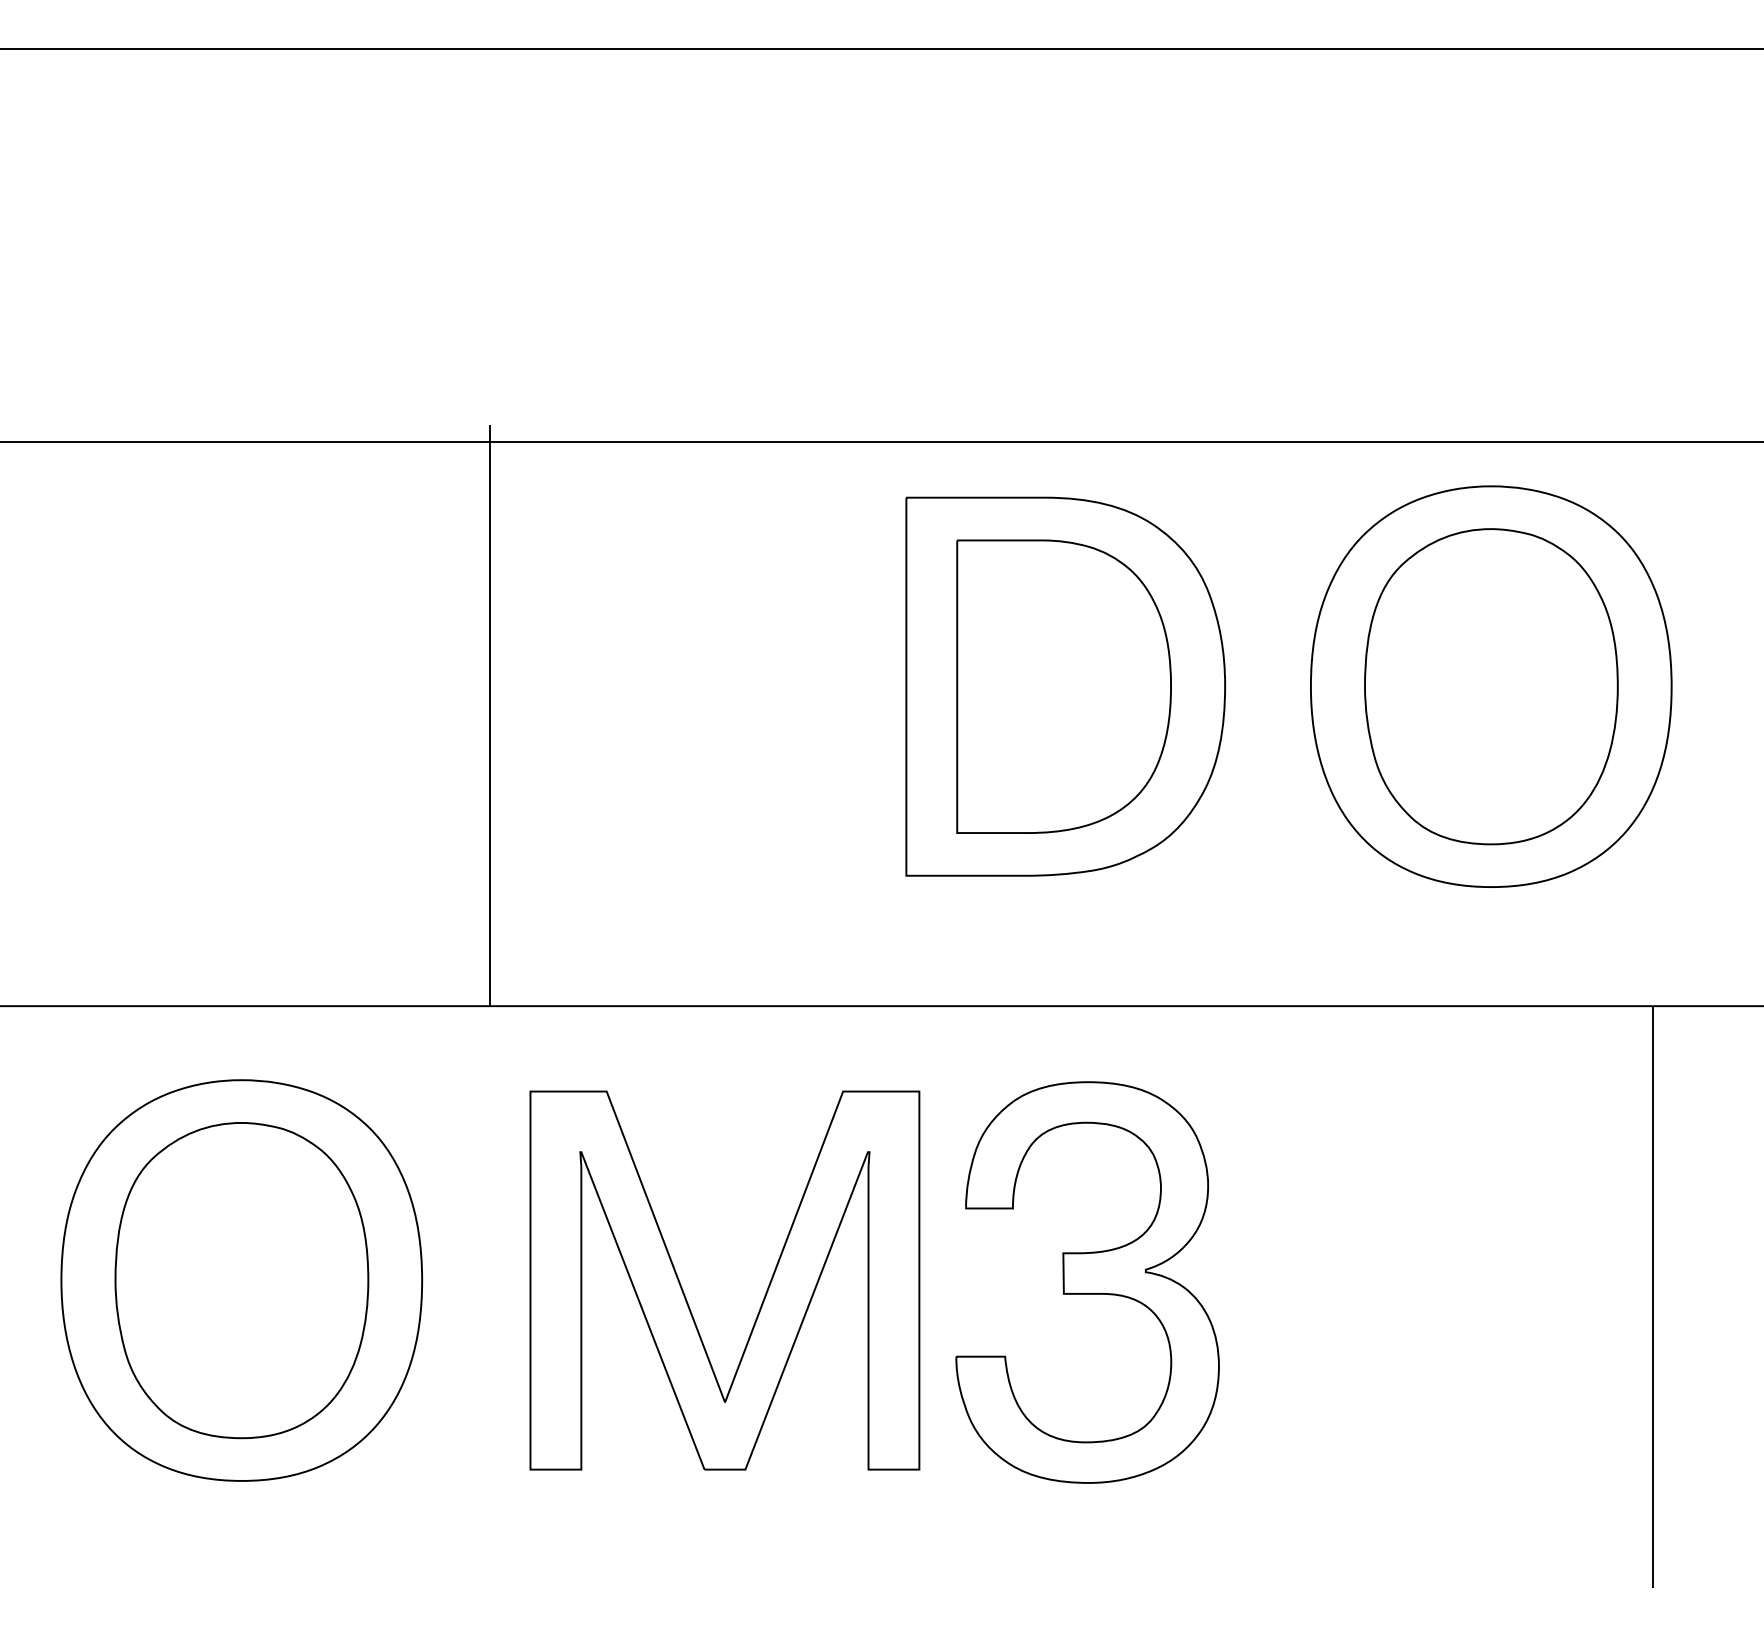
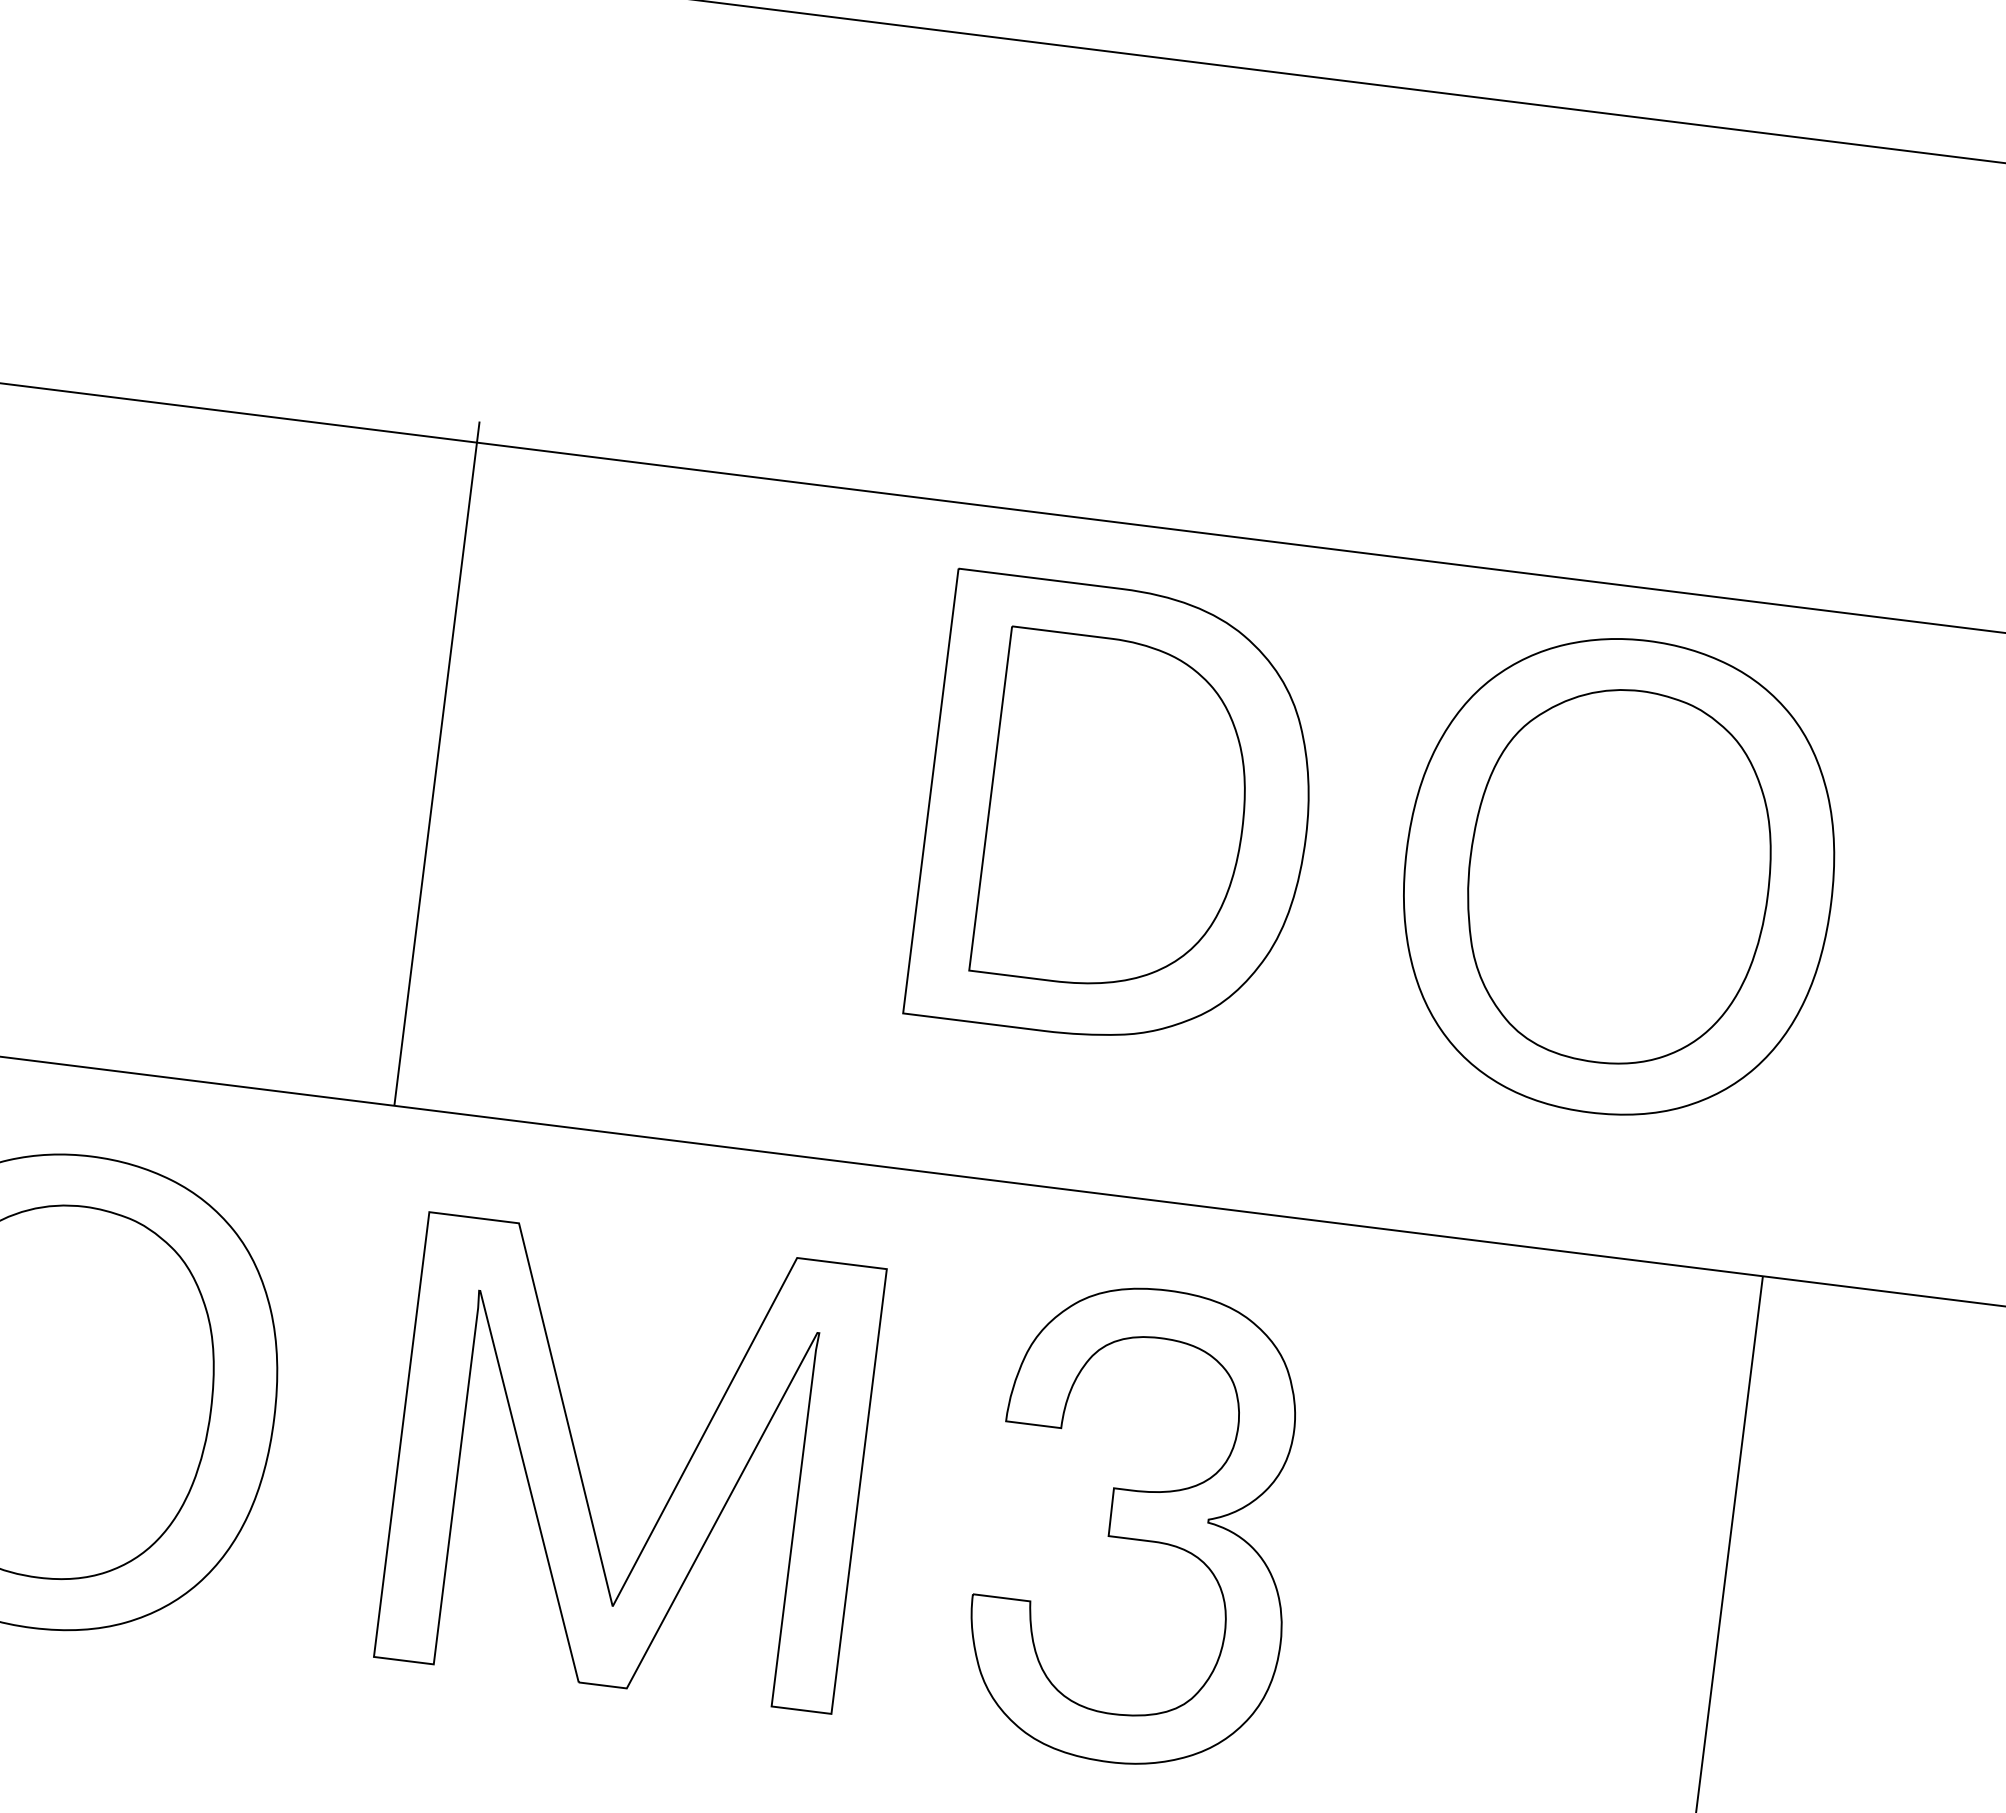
part: (1087, 1282) -> (1138, 1526), moved

